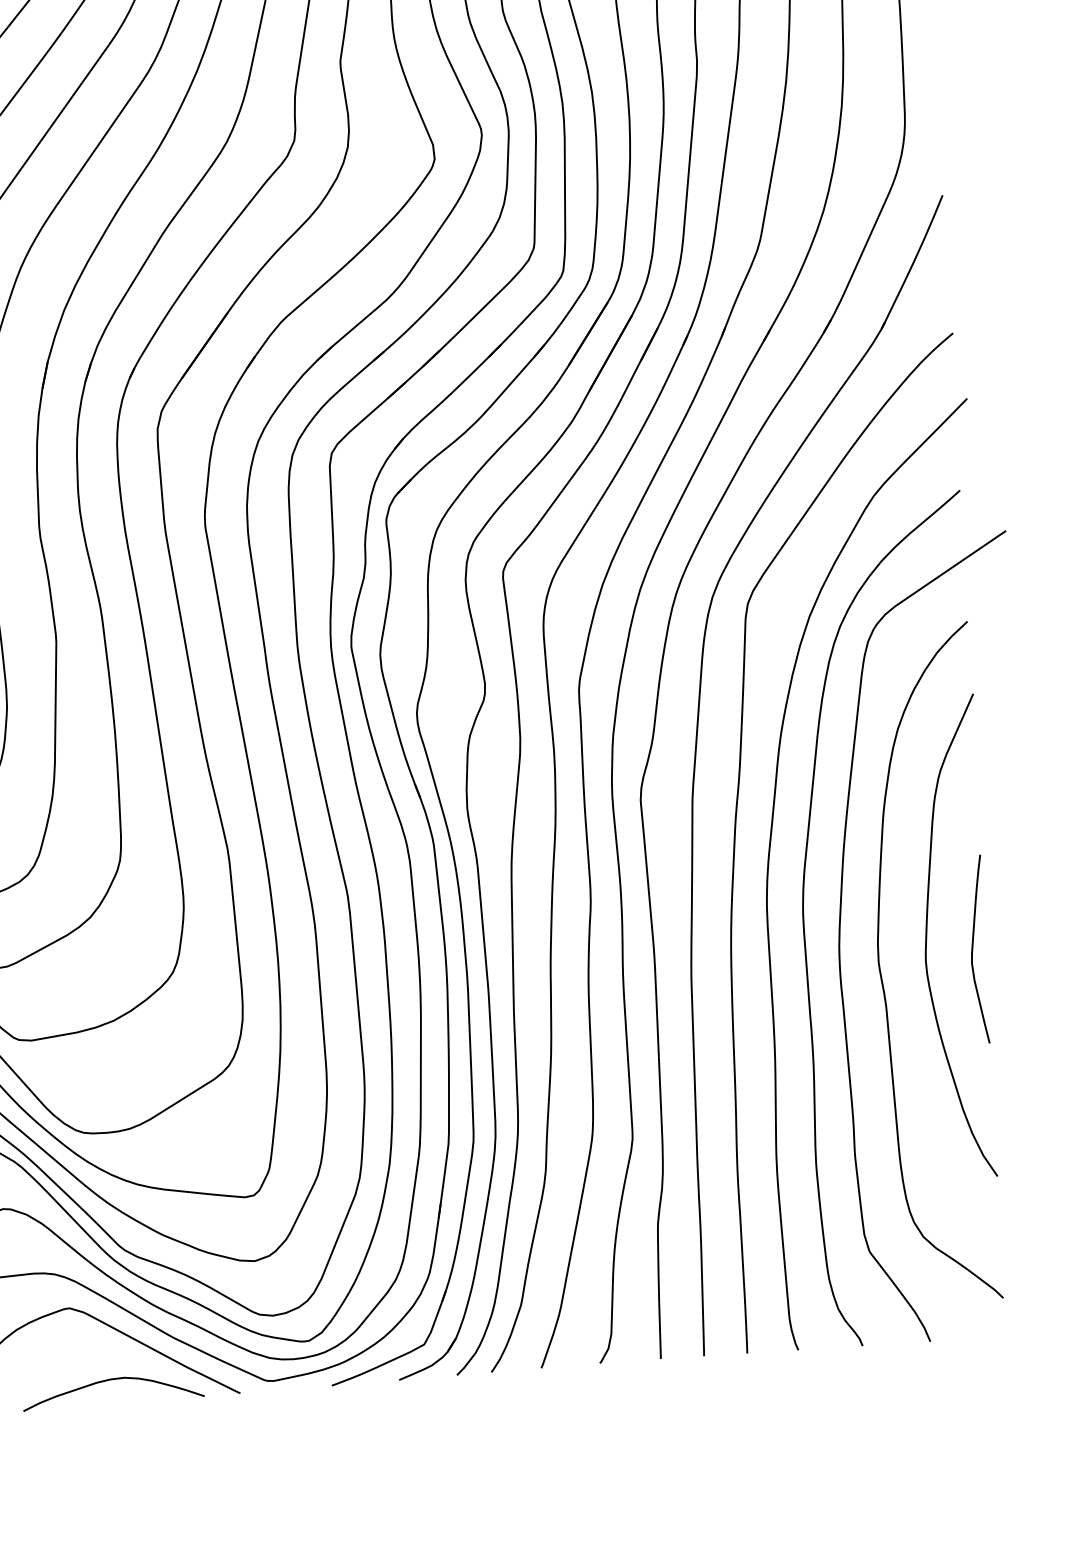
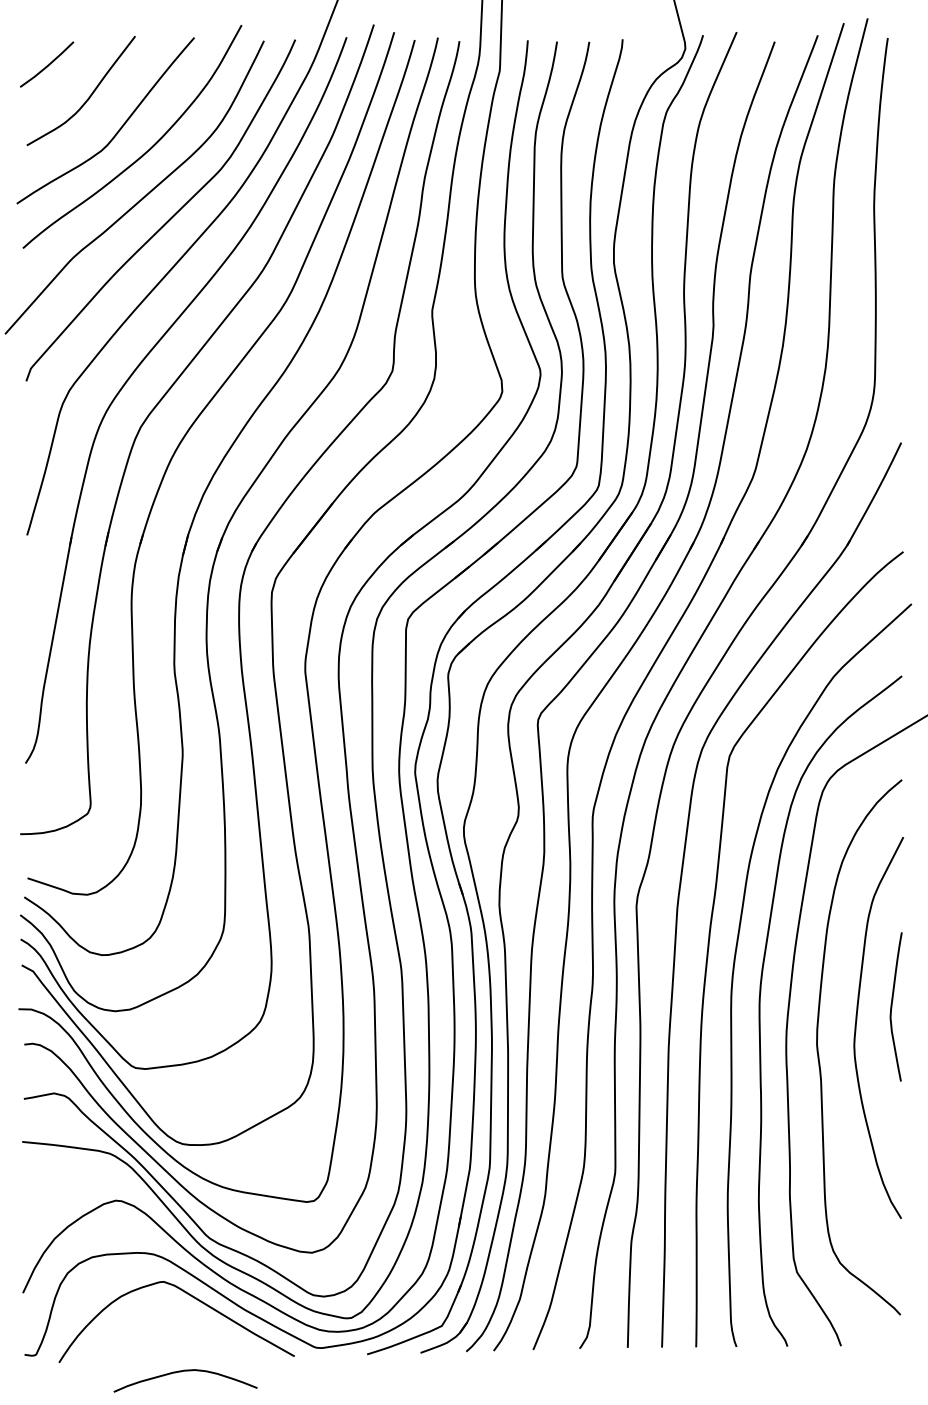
curve: (973, 949) -> (892, 1006), moved
curve: (107, 1381) -> (181, 1372), moved

